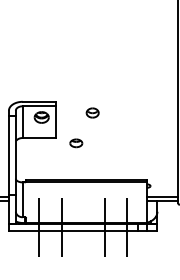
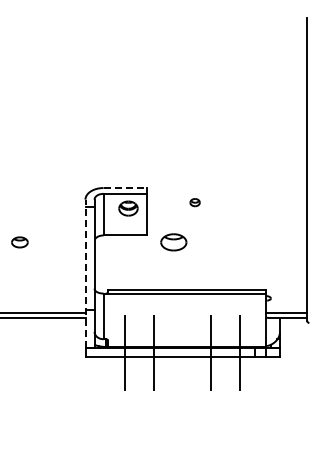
line: (39, 102) -> (125, 188), solid -> dashed
part: (92, 112) -> (194, 202), size x0.6
part: (76, 143) -> (173, 242), size x1.6
line: (8, 167) -> (85, 273), solid -> dashed

